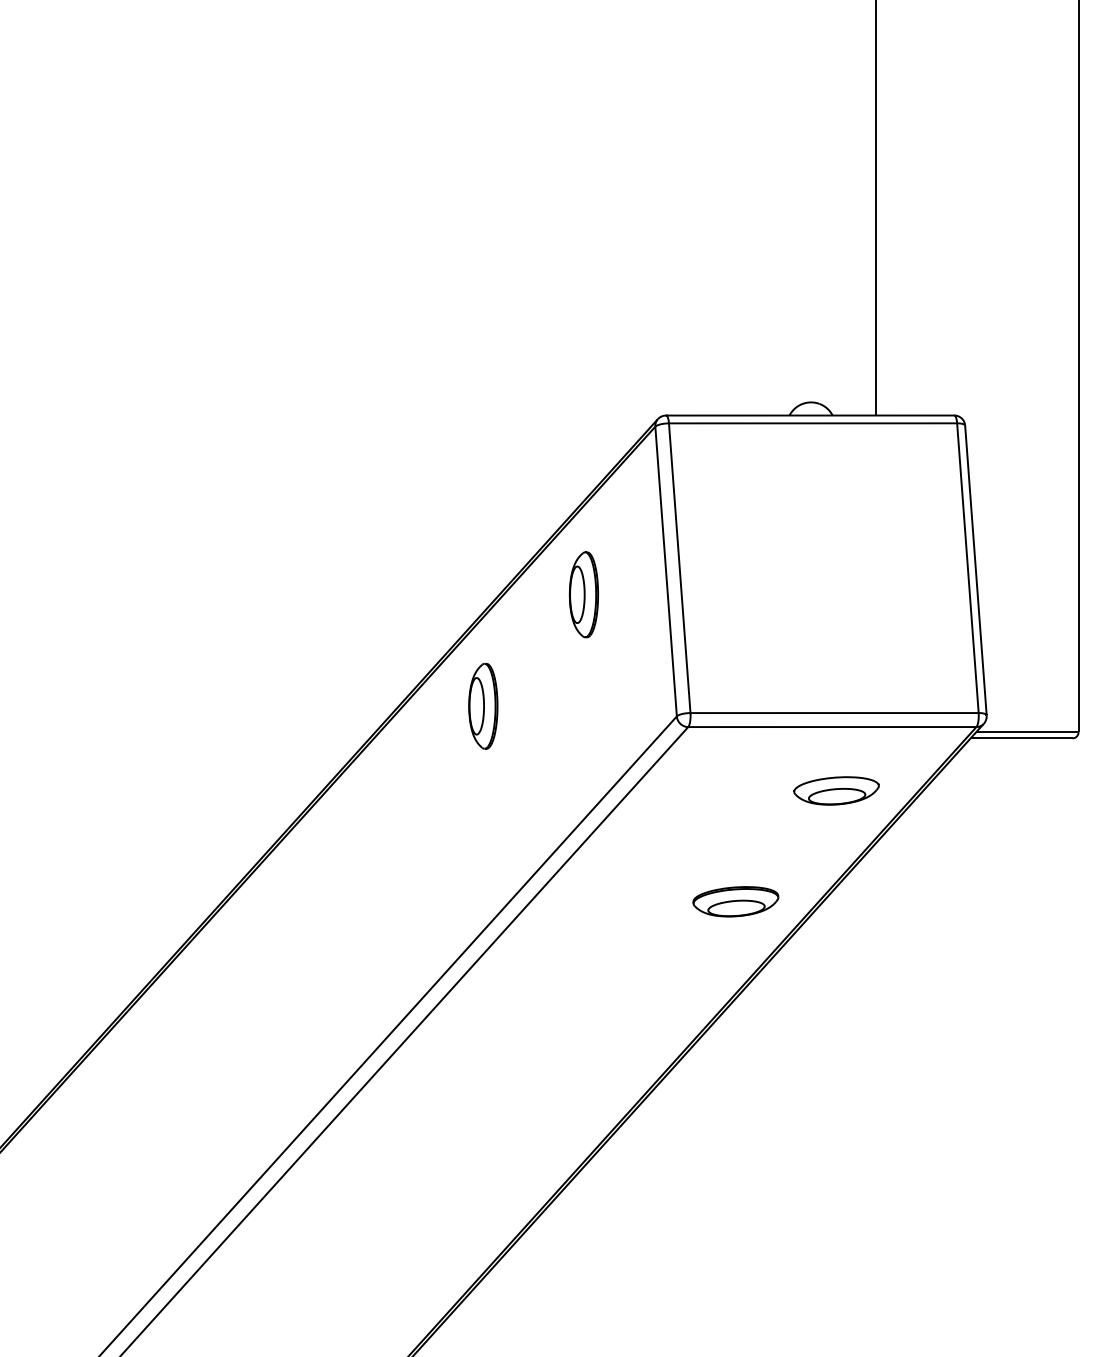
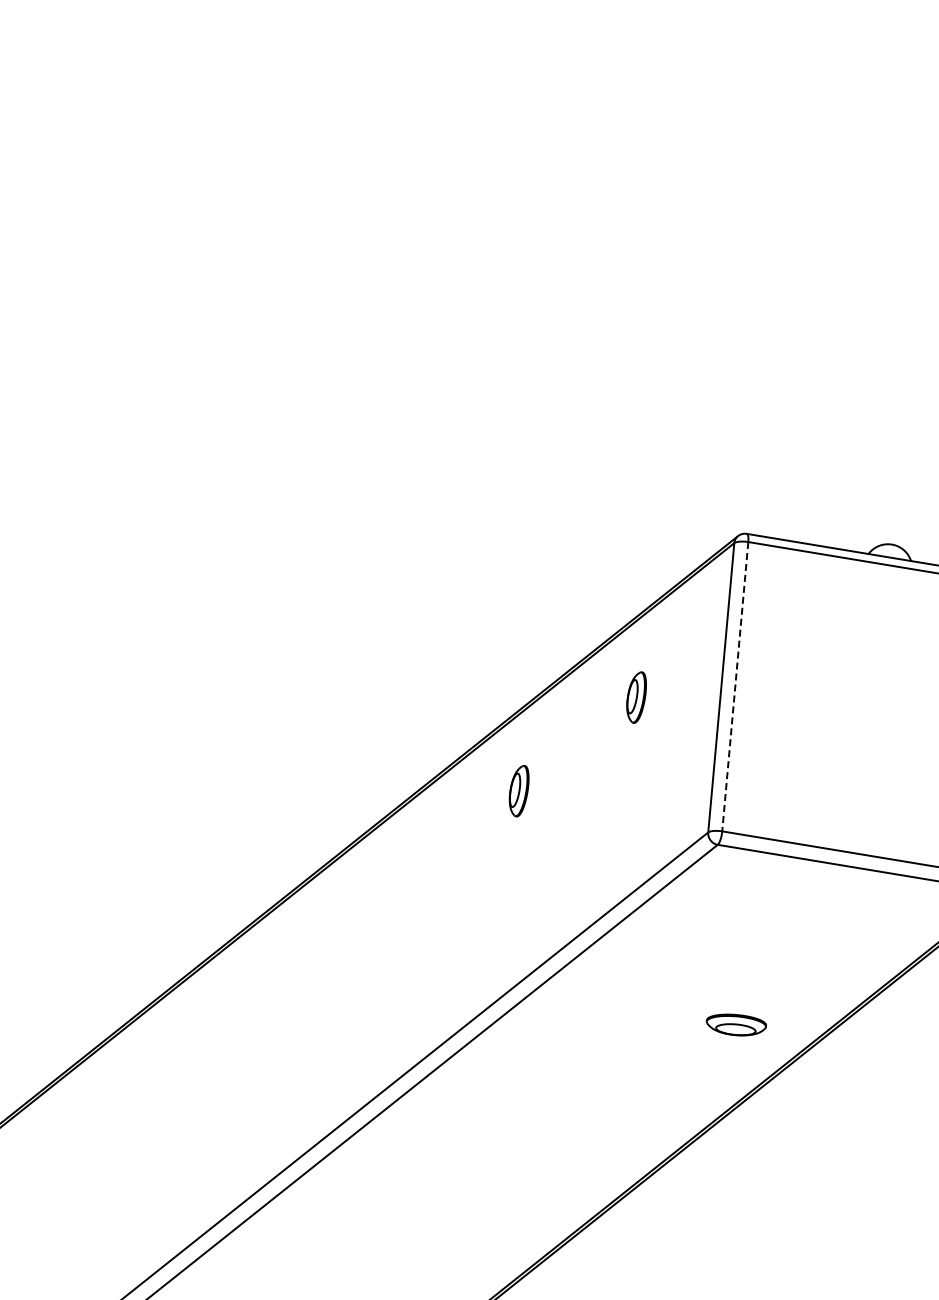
line: (679, 568) -> (735, 686), solid -> dashed
part: (583, 594) -> (636, 696), size x0.6
part: (483, 706) -> (519, 791), size x0.6
part: (836, 790) -> (853, 931), removed
part: (735, 901) -> (735, 1024), size x0.7

